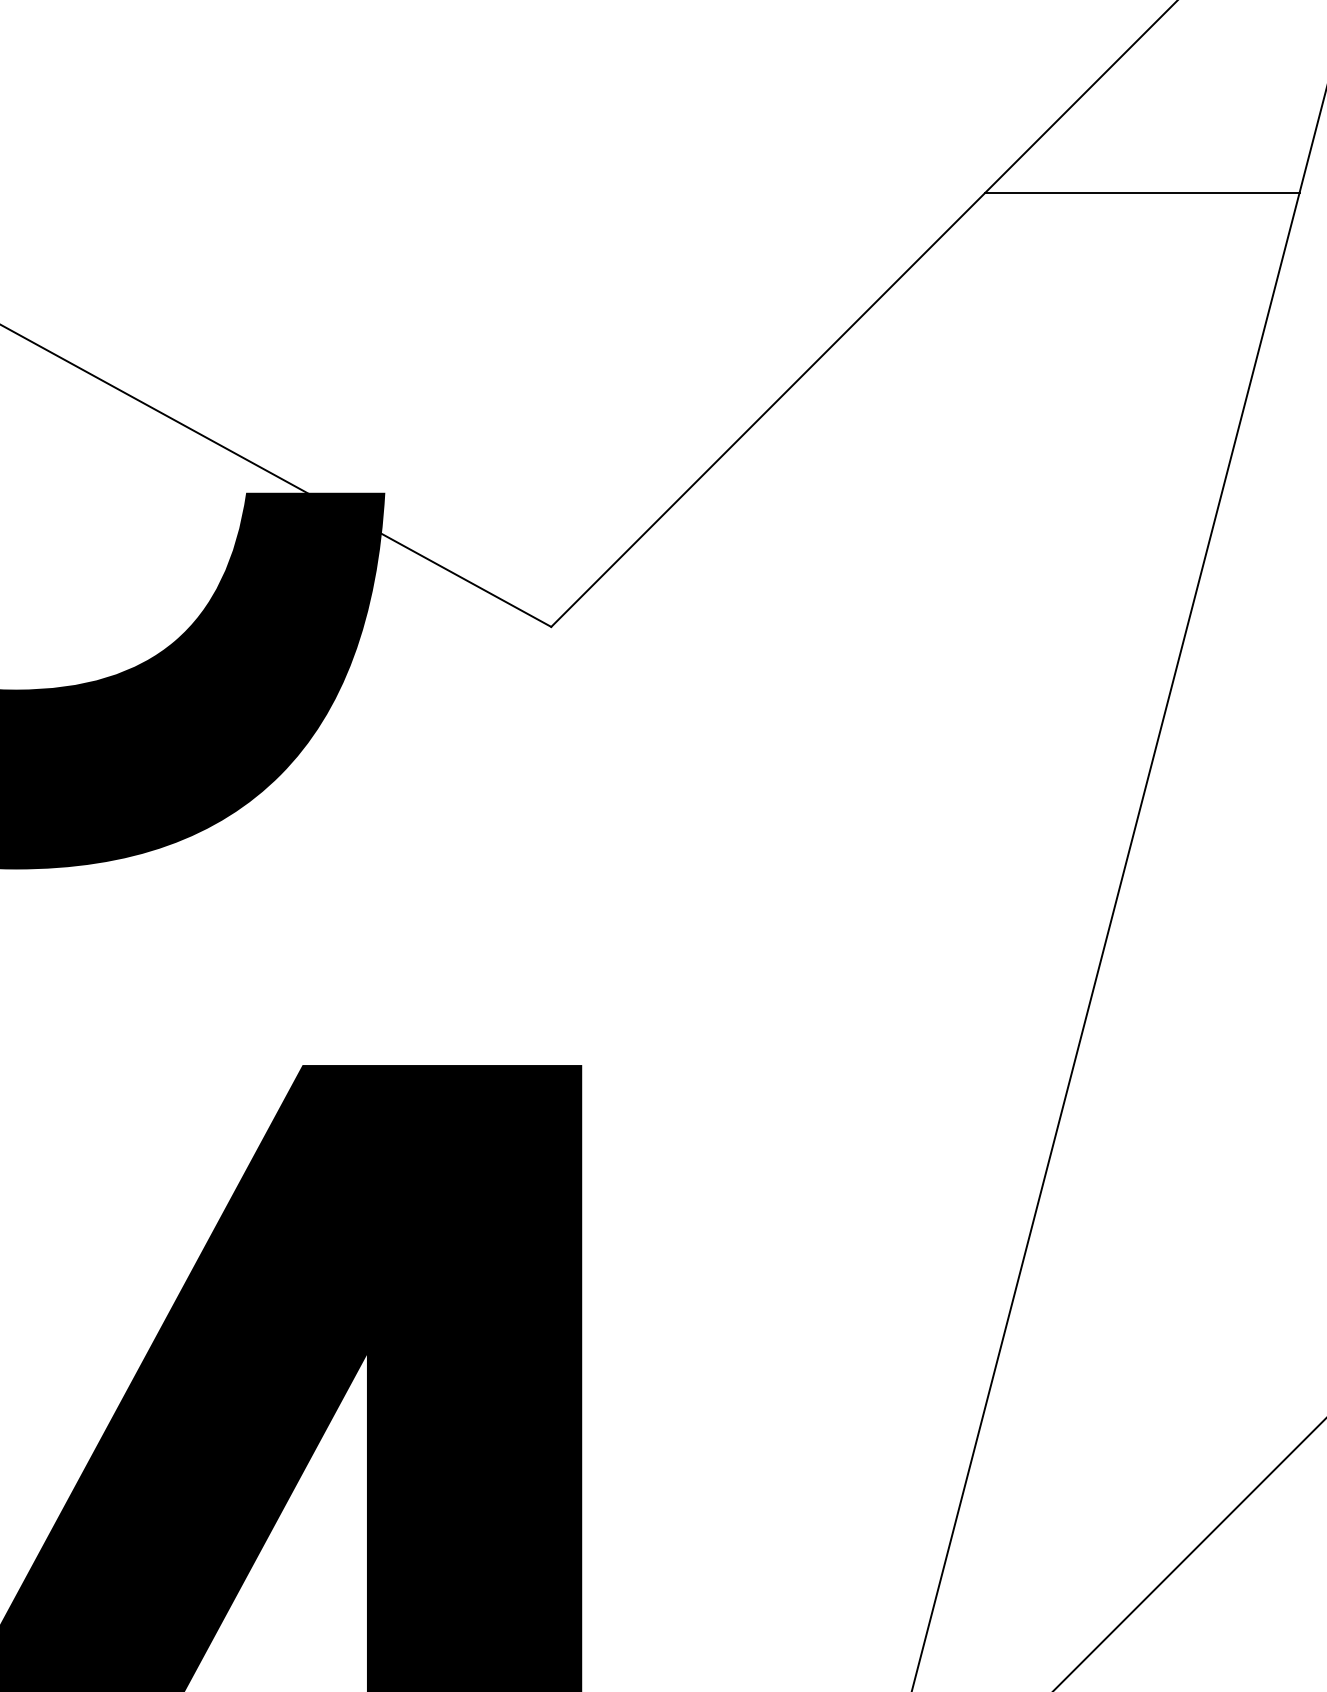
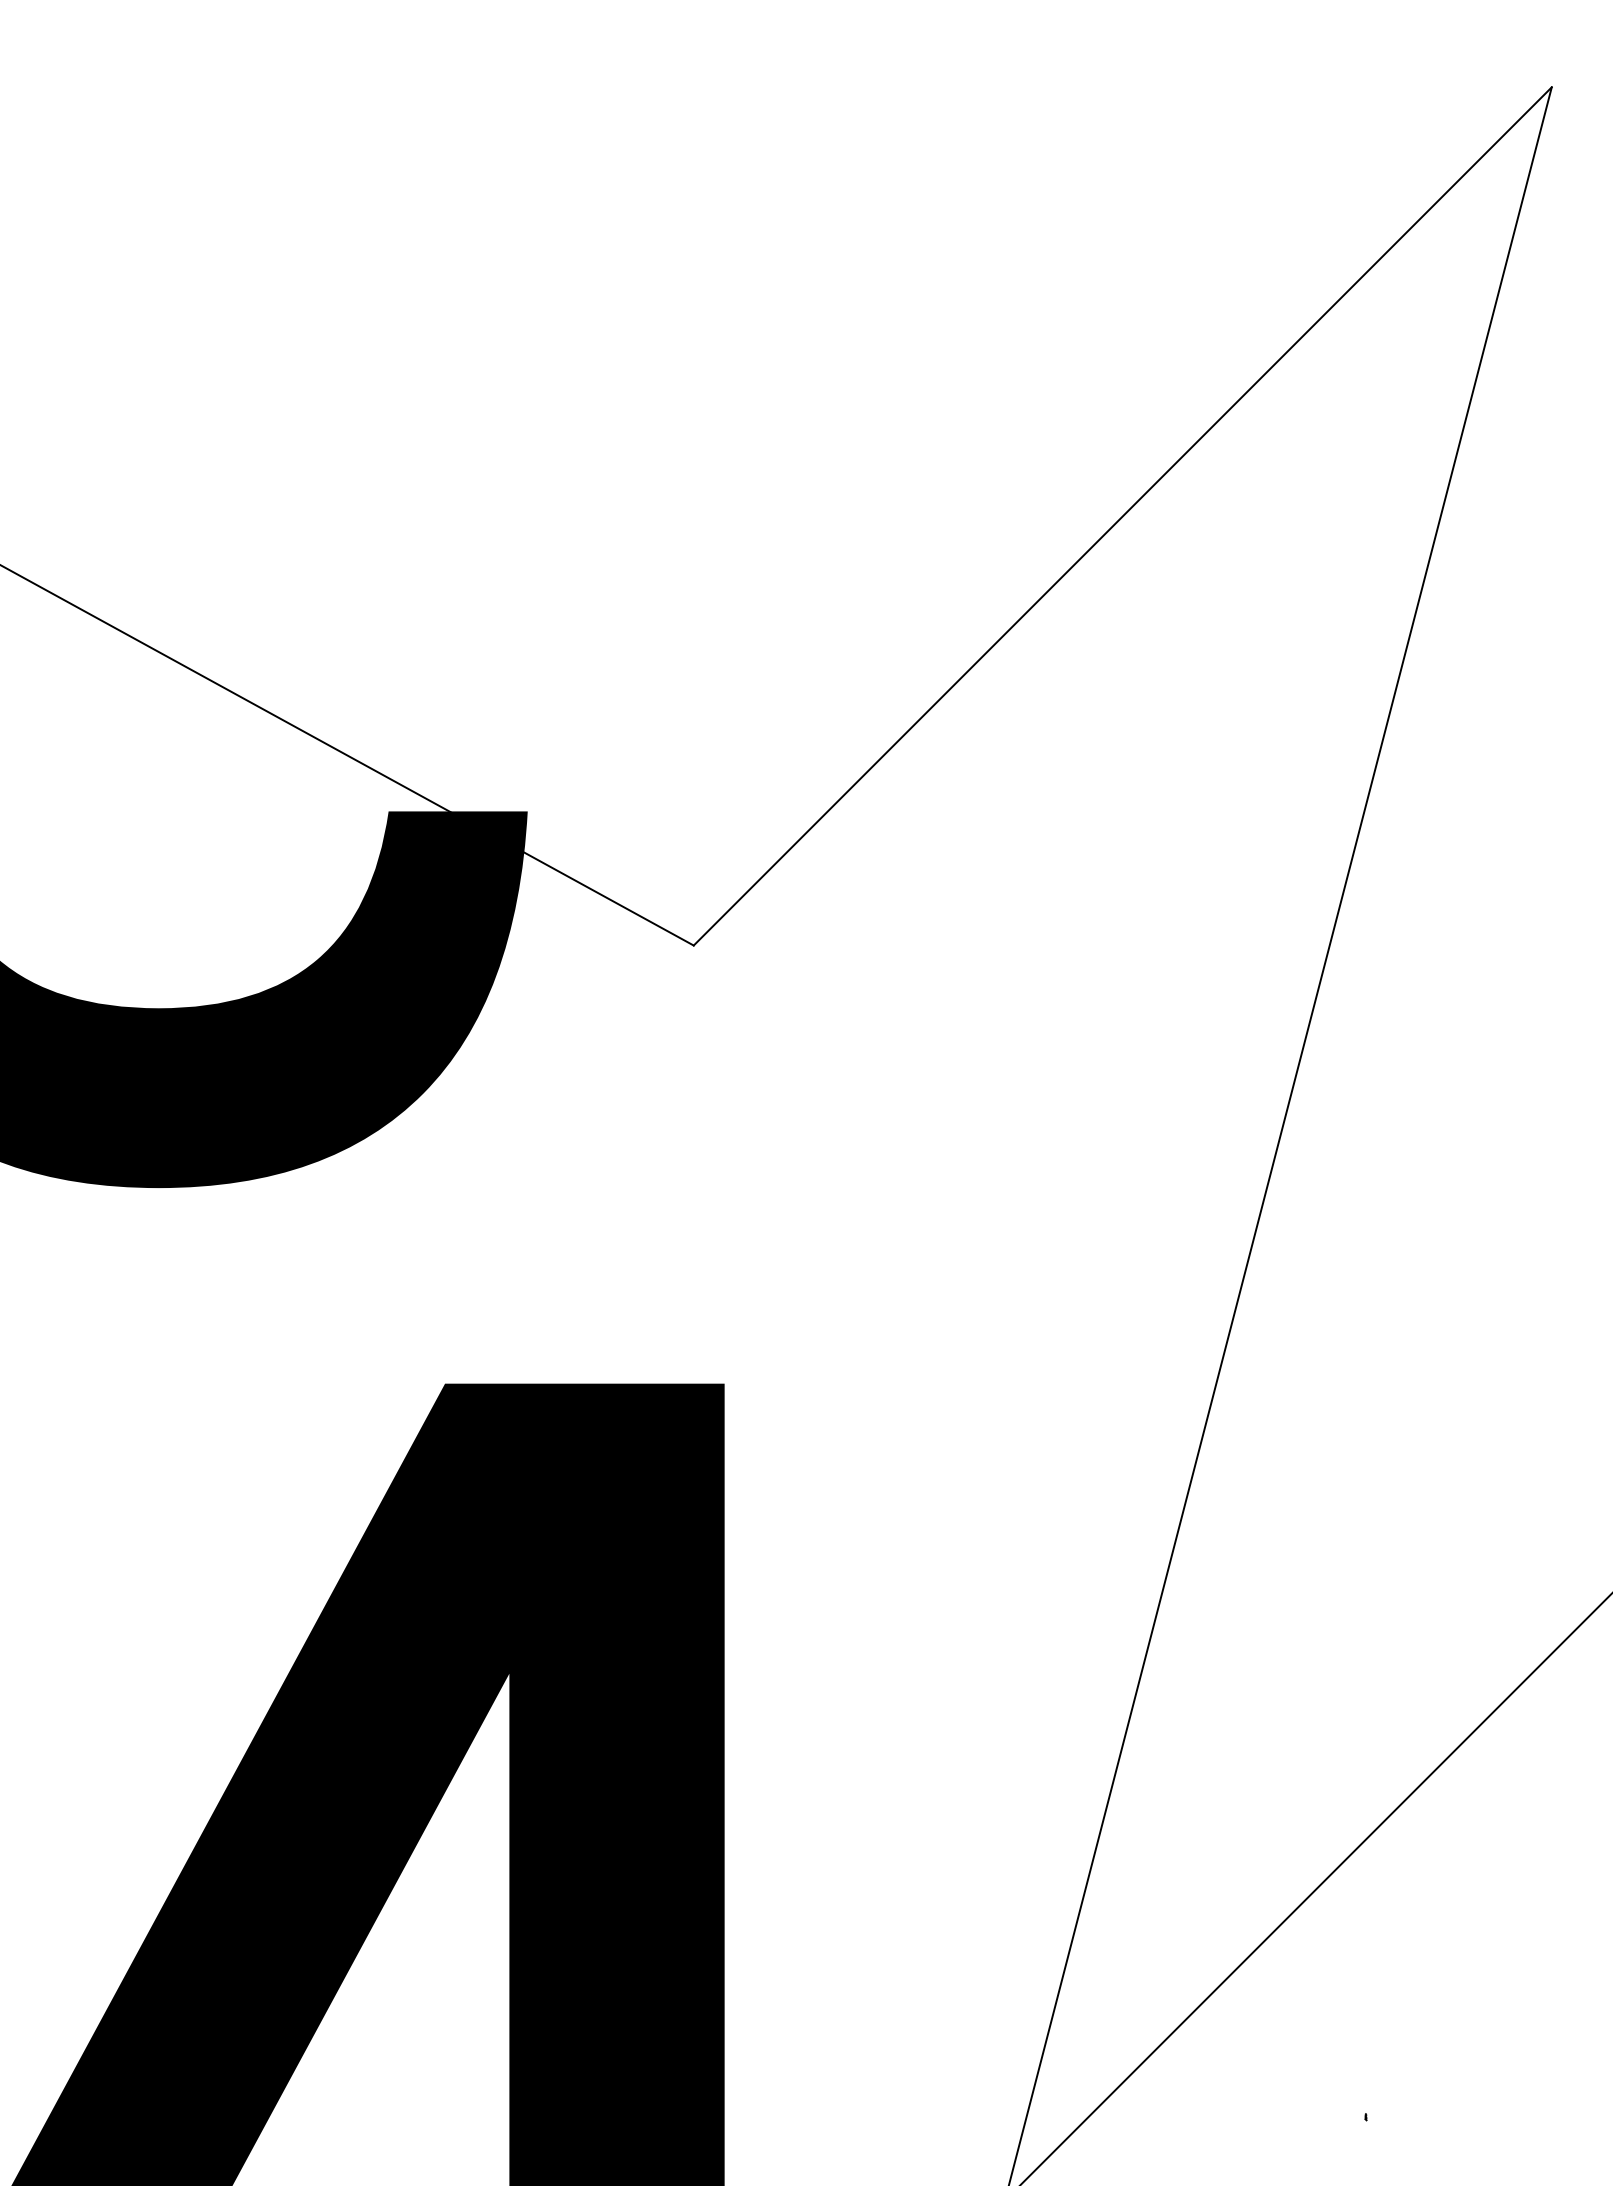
line: (1142, 192) -> (1284, 511), removed

